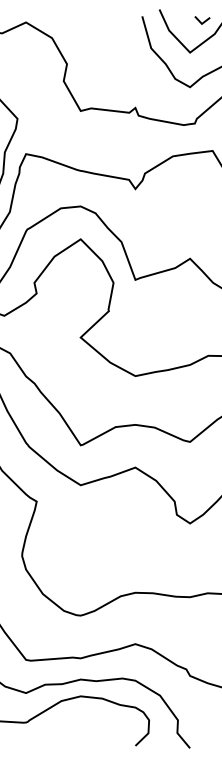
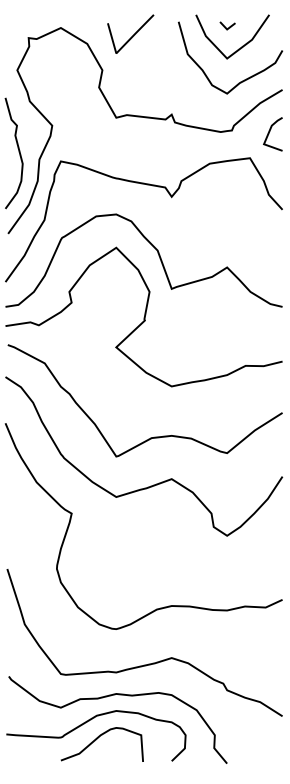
line: (200, 20) -> (225, 26), moved
line: (96, 29) -> (132, 35), added
curve: (62, 724) -> (97, 739), added

